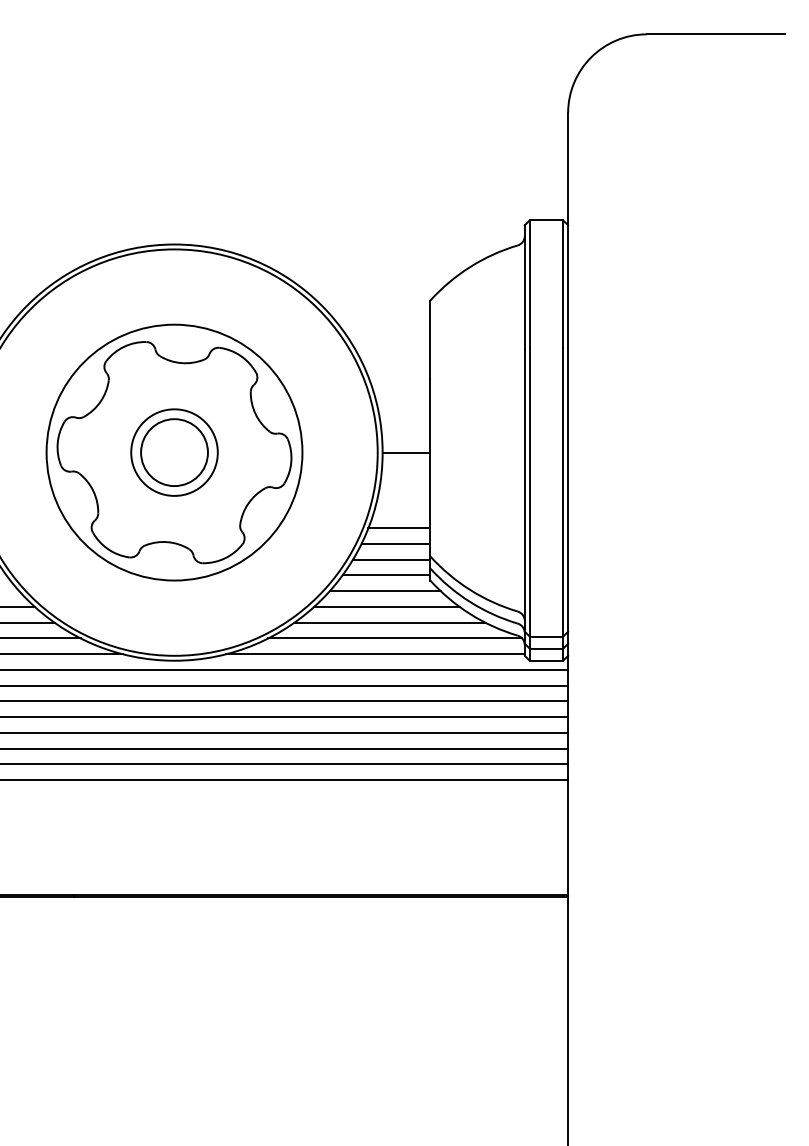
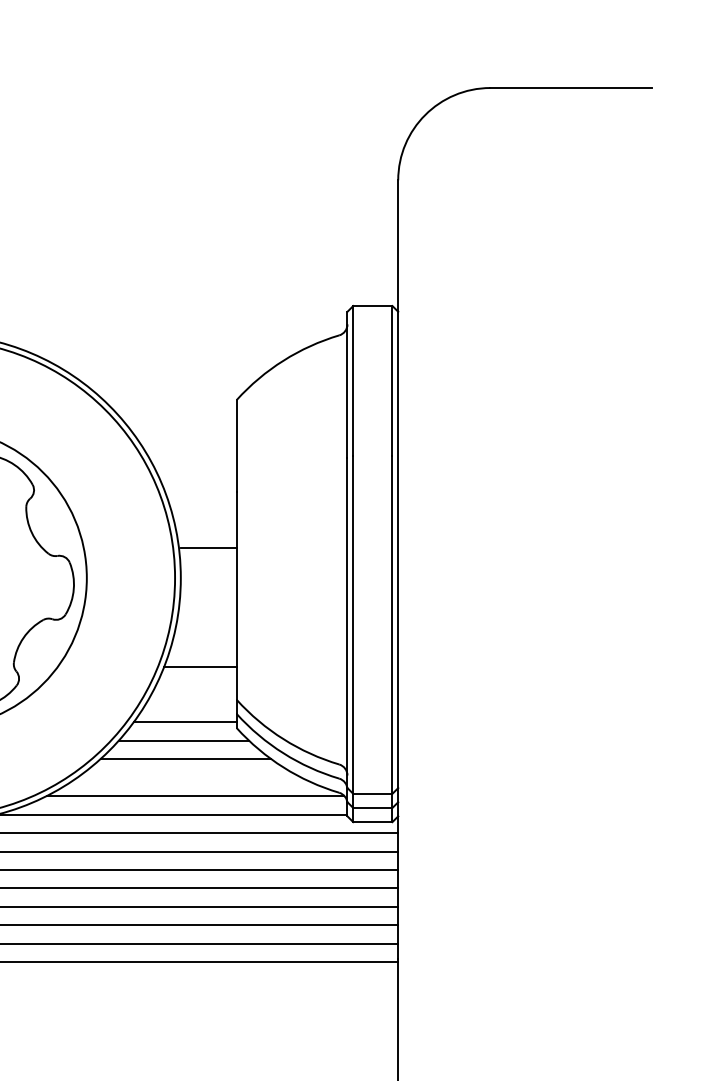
line: (406, 452) -> (208, 547), moved
line: (395, 543) -> (195, 684), removed
line: (391, 559) -> (191, 703), removed
line: (389, 622) -> (188, 777), removed

